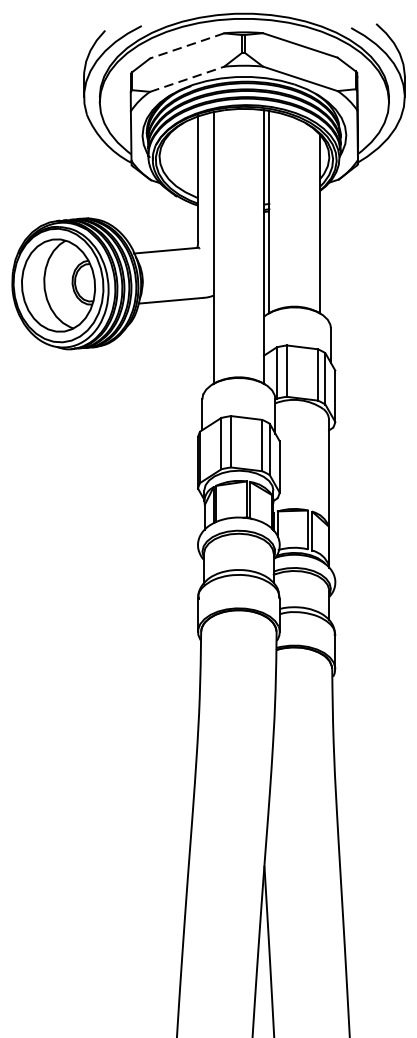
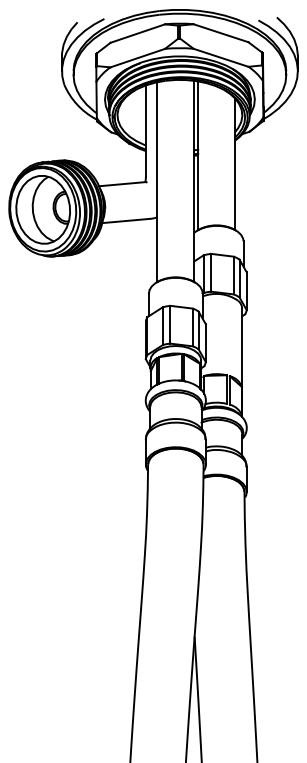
line: (186, 45) -> (137, 33), dashed -> solid
line: (186, 79) -> (137, 58), dashed -> solid

